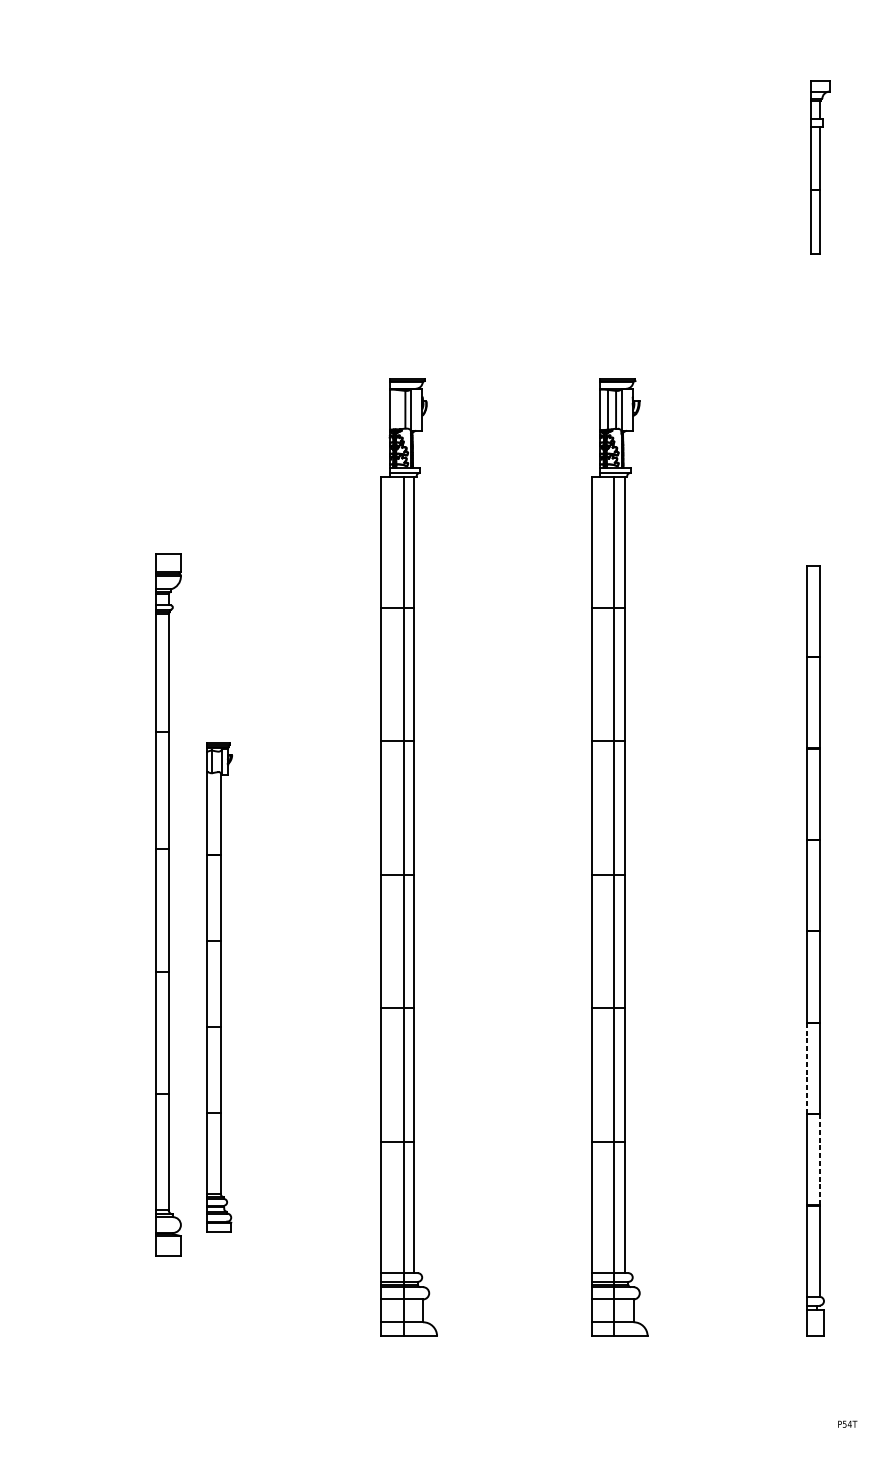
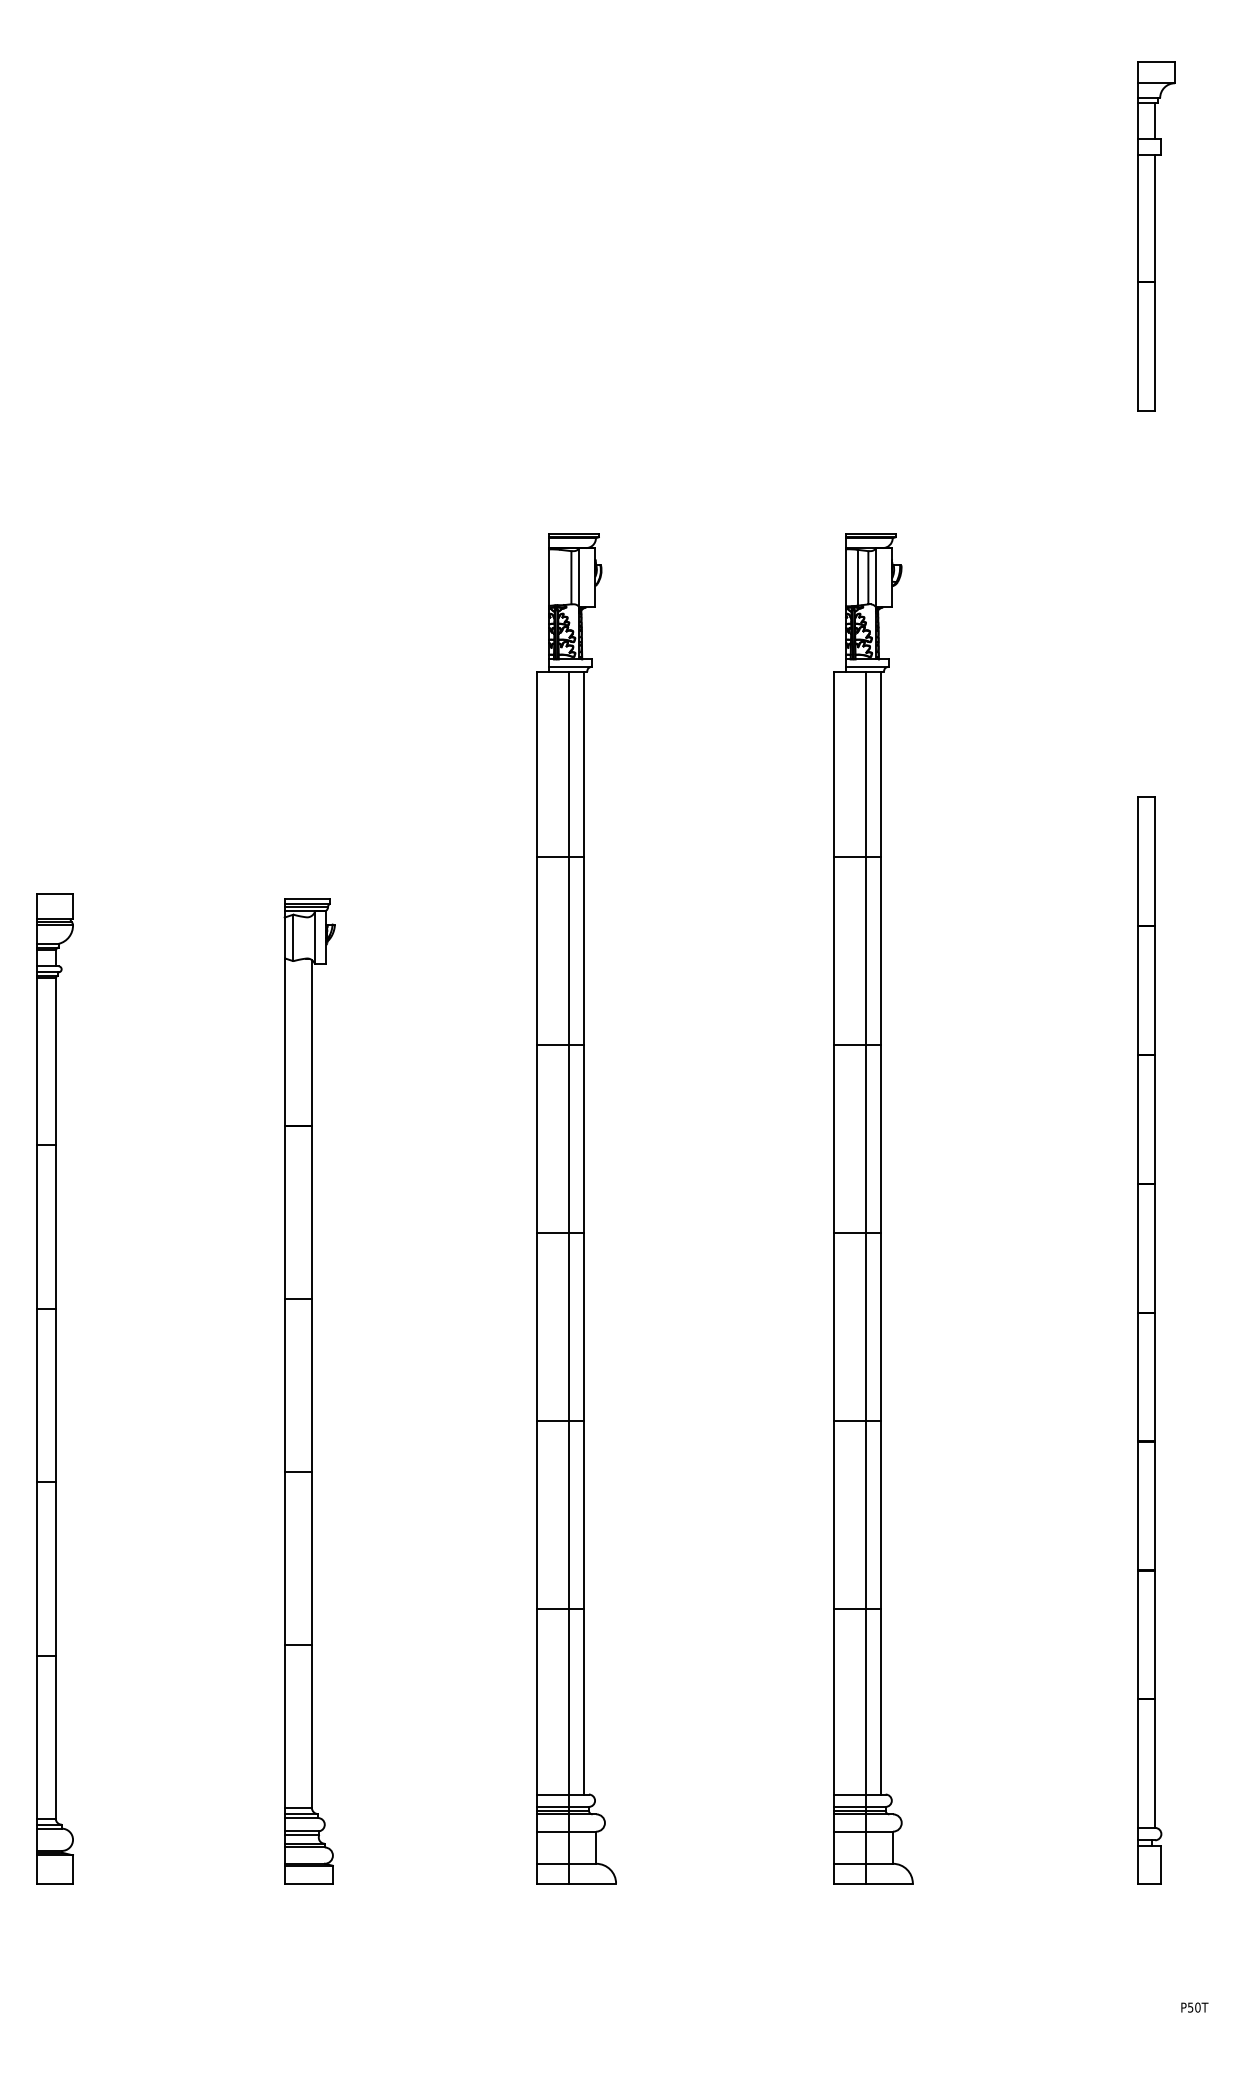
part: (820, 167) -> (1156, 236), size x1.43
part: (167, 904) -> (54, 1388), moved
part: (219, 987) -> (309, 1391), size x1.43
line: (807, 1068) -> (1137, 1506), dashed -> solid
line: (819, 1160) -> (1155, 1635), dashed -> solid
text: (849, 1424) -> (1197, 2007), P54T -> P50T

